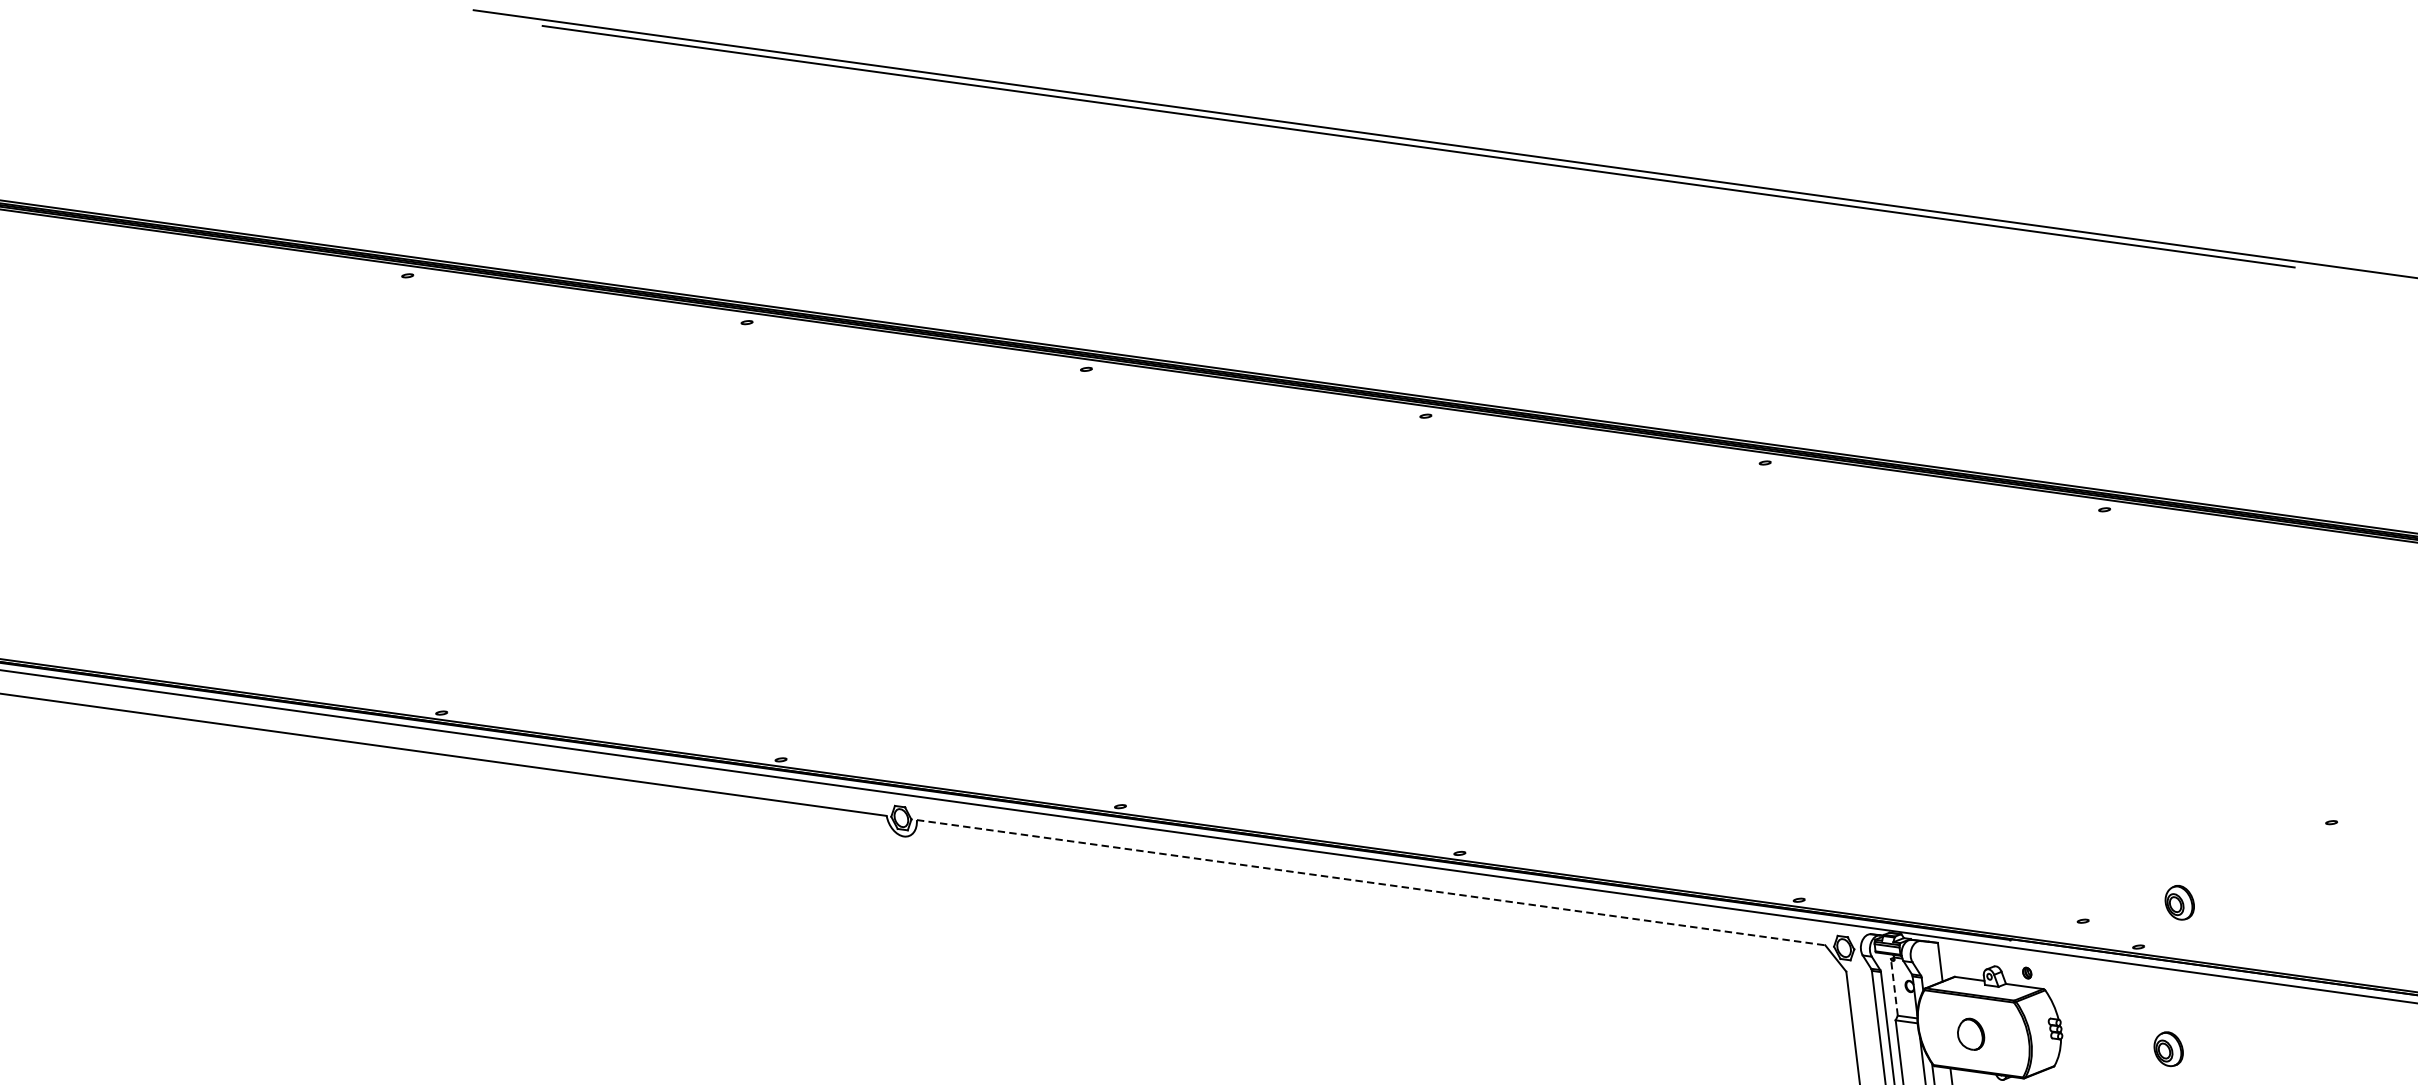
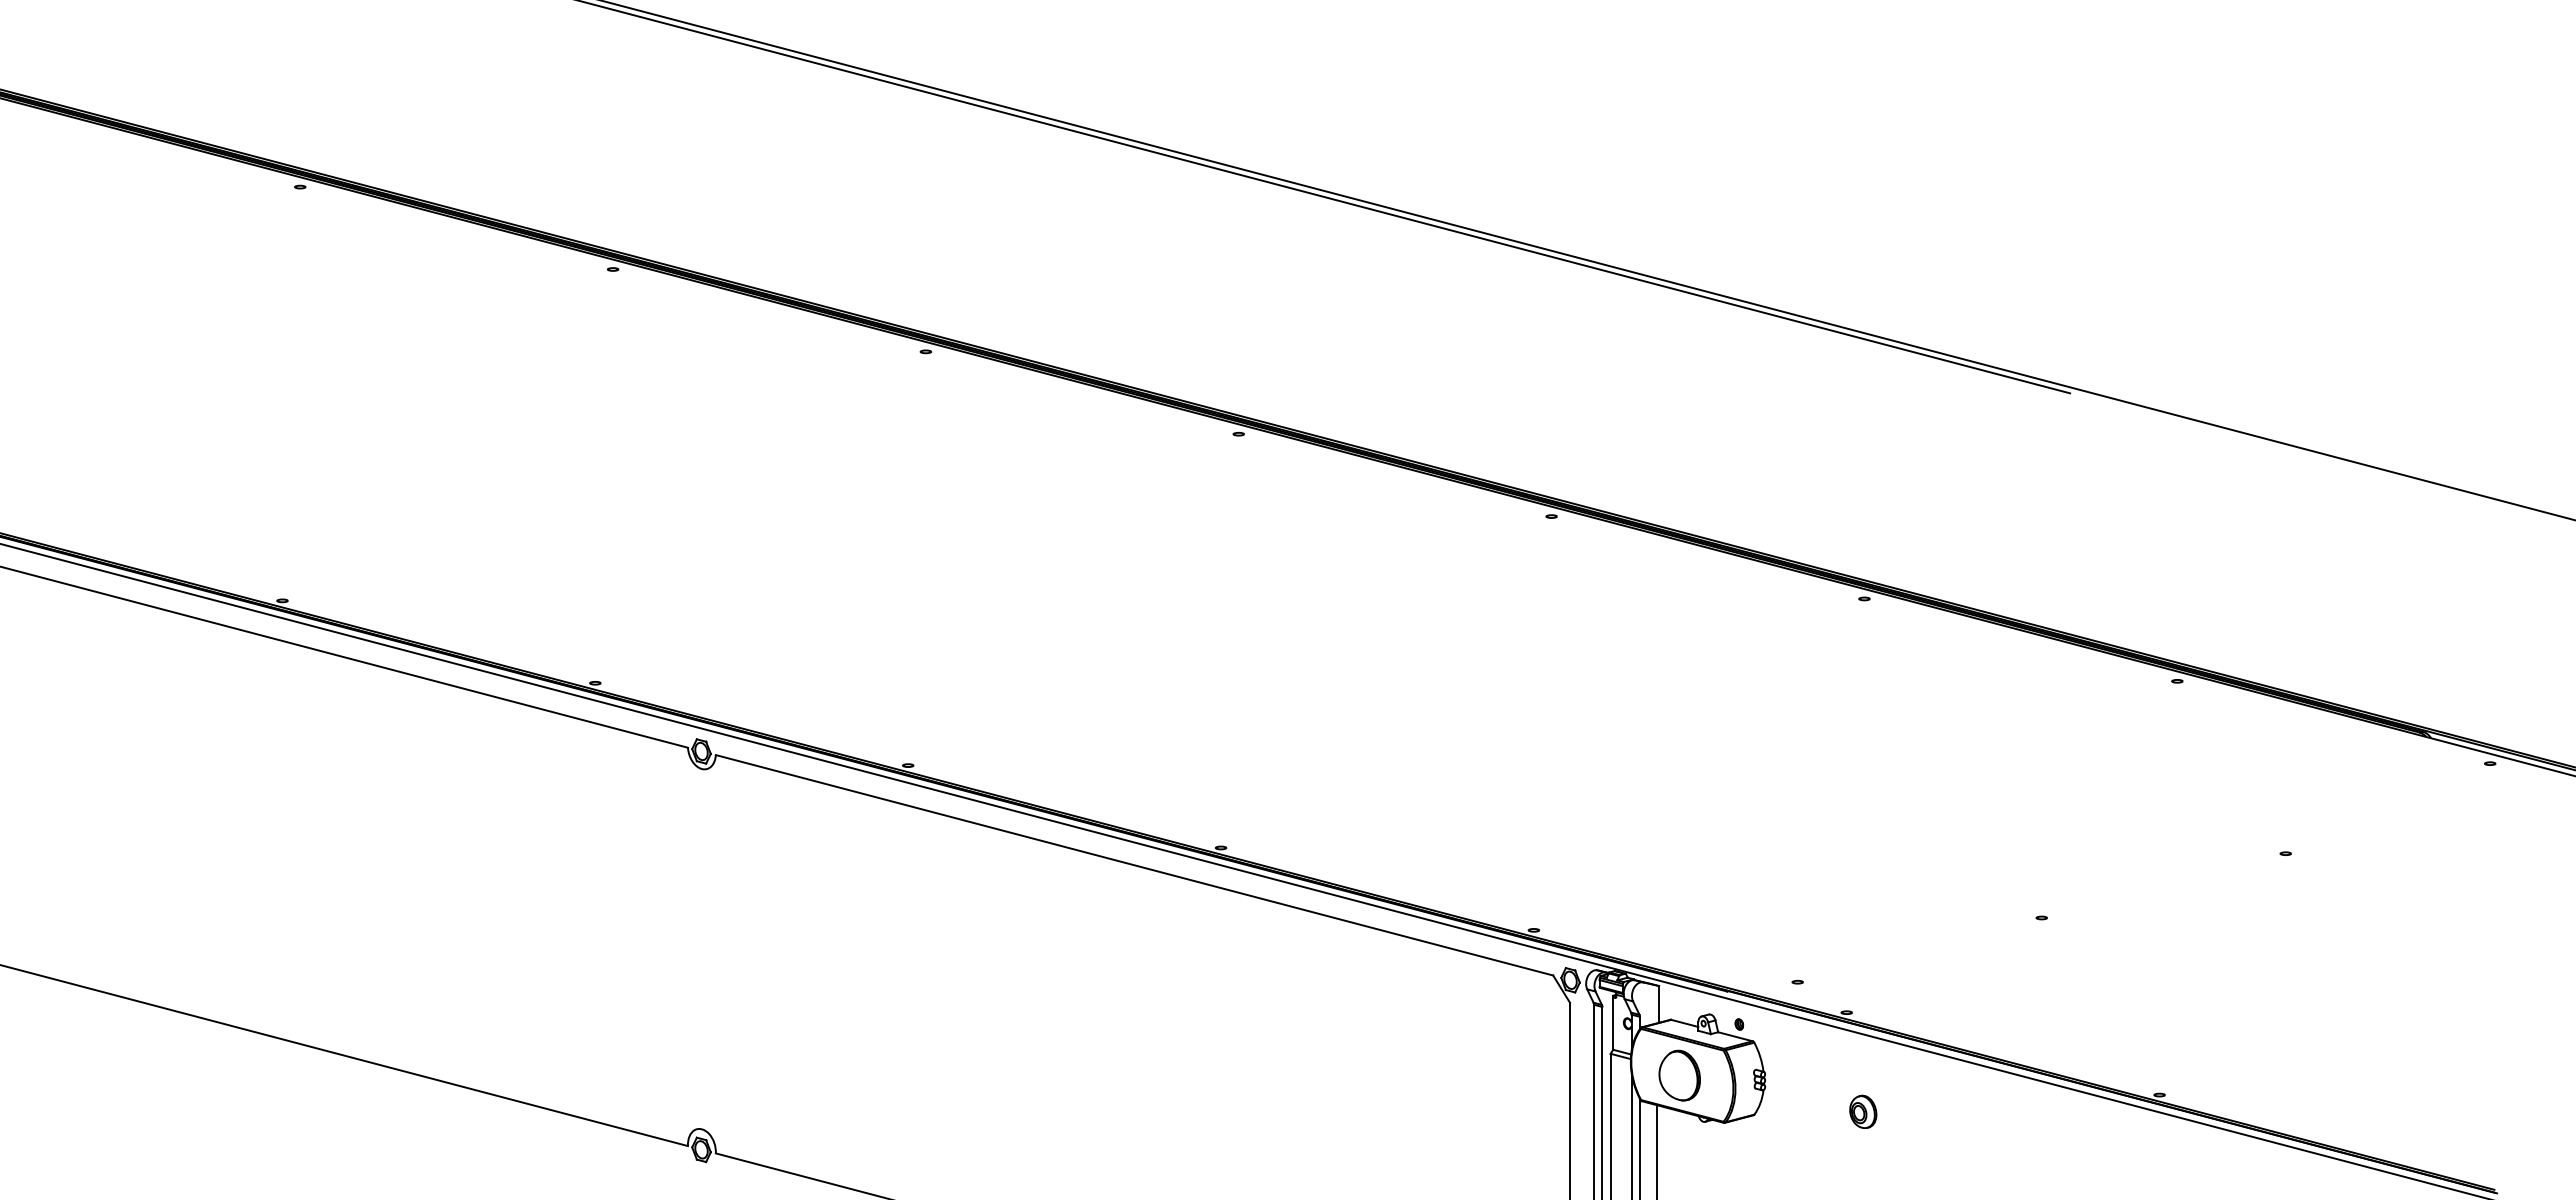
line: (1371, 882) -> (1134, 865), dashed -> solid
part: (2179, 902) -> (1890, 975), removed
line: (1894, 987) -> (1613, 1022), dashed -> solid
part: (1970, 1034) -> (1679, 1075), size x1.67

